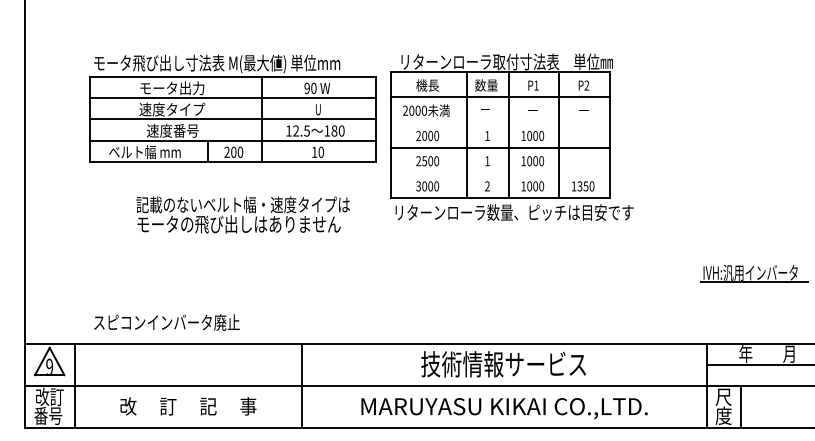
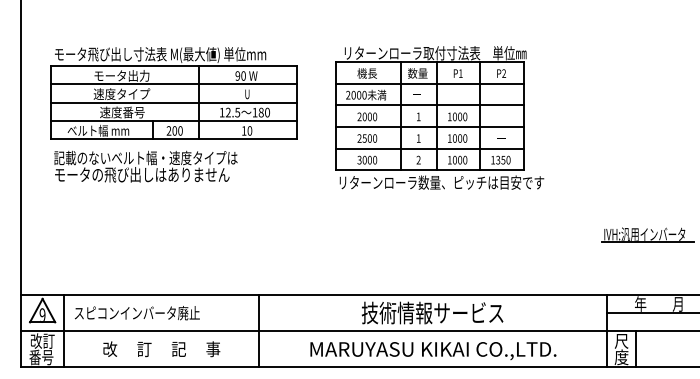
part: (232, 108) -> (173, 93), moved
line: (500, 122) -> (429, 105), added
line: (500, 172) -> (429, 148), added
text: (242, 214) -> (145, 166), moved
text: (167, 322) -> (137, 313), moved

